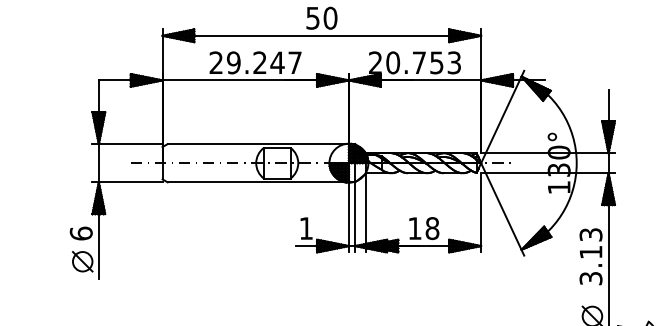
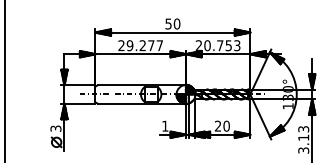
text: (275, 62) -> (150, 45), 29.247 -> 29.277
text: (423, 227) -> (222, 125), 18 -> 20
text: (80, 233) -> (55, 128), 6 -> 3

